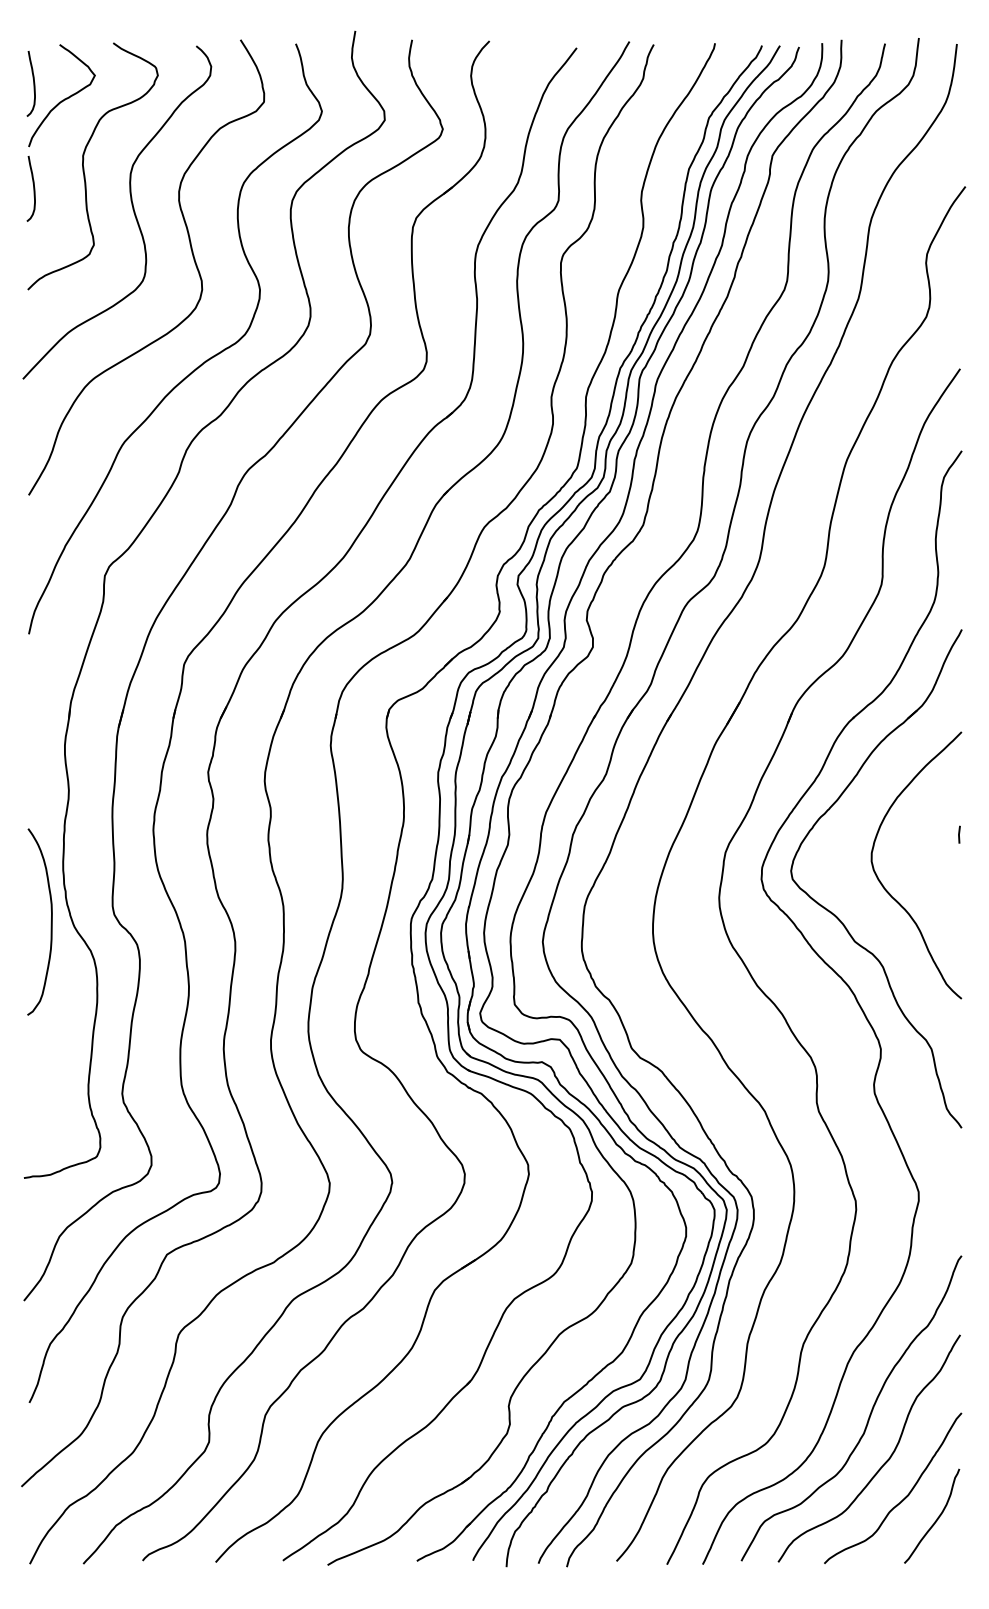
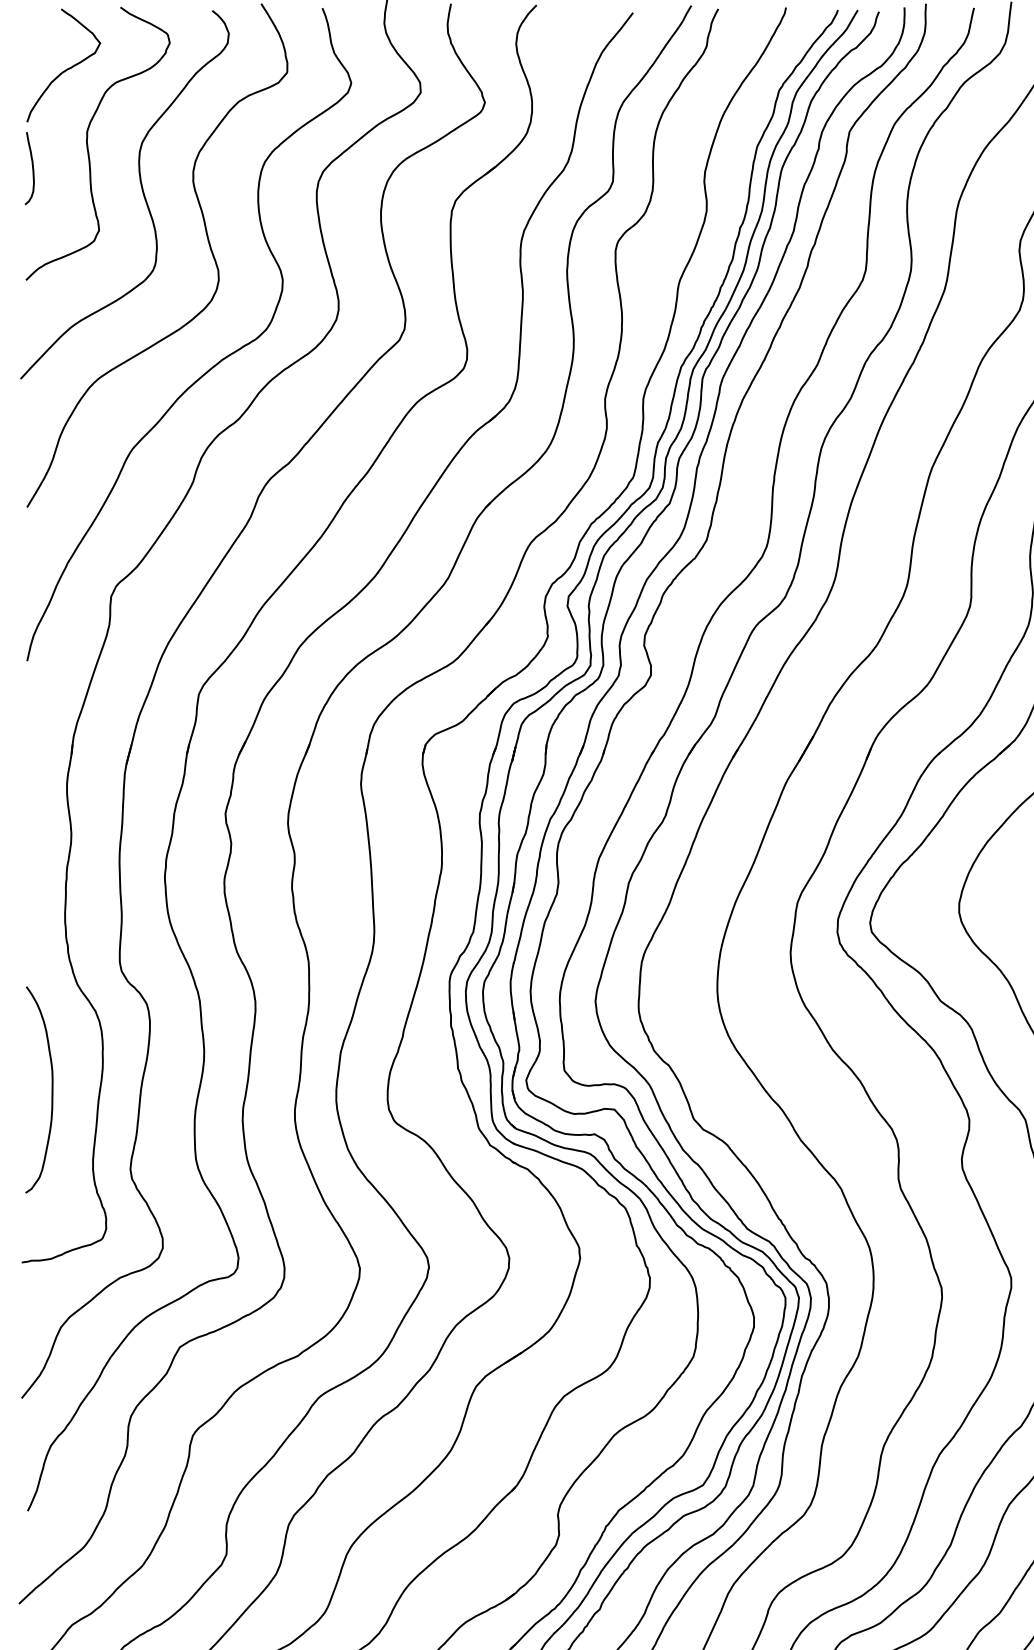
curve: (33, 83) -> (32, 52), removed
curve: (50, 921) -> (51, 1089), moved

